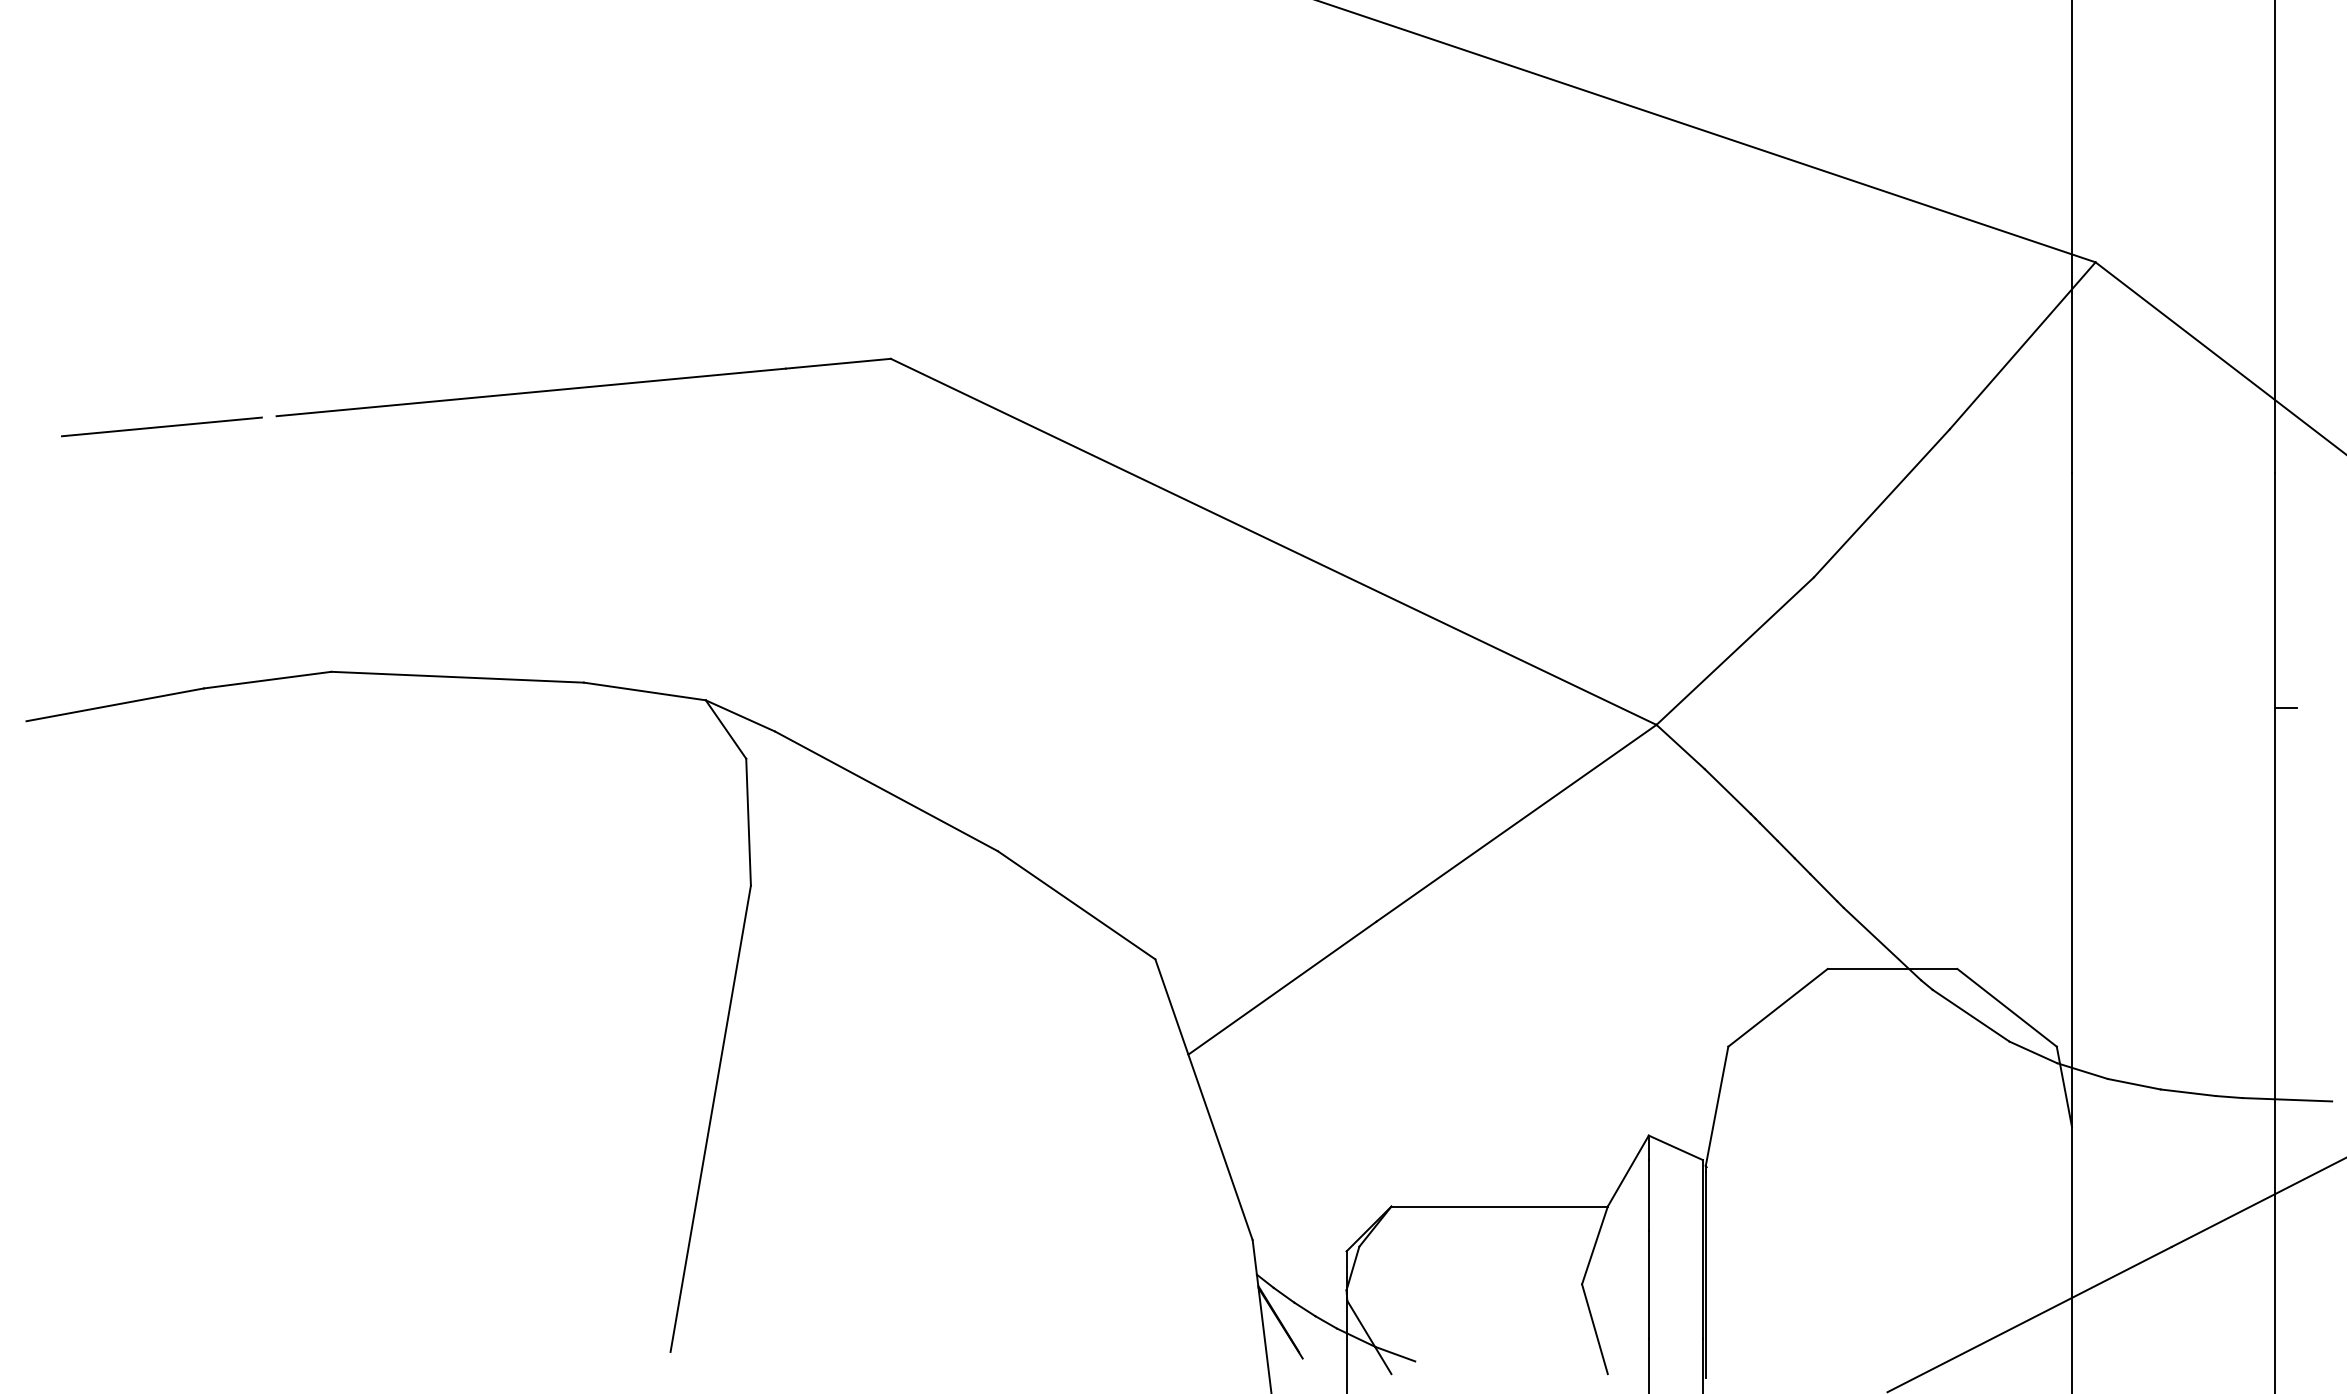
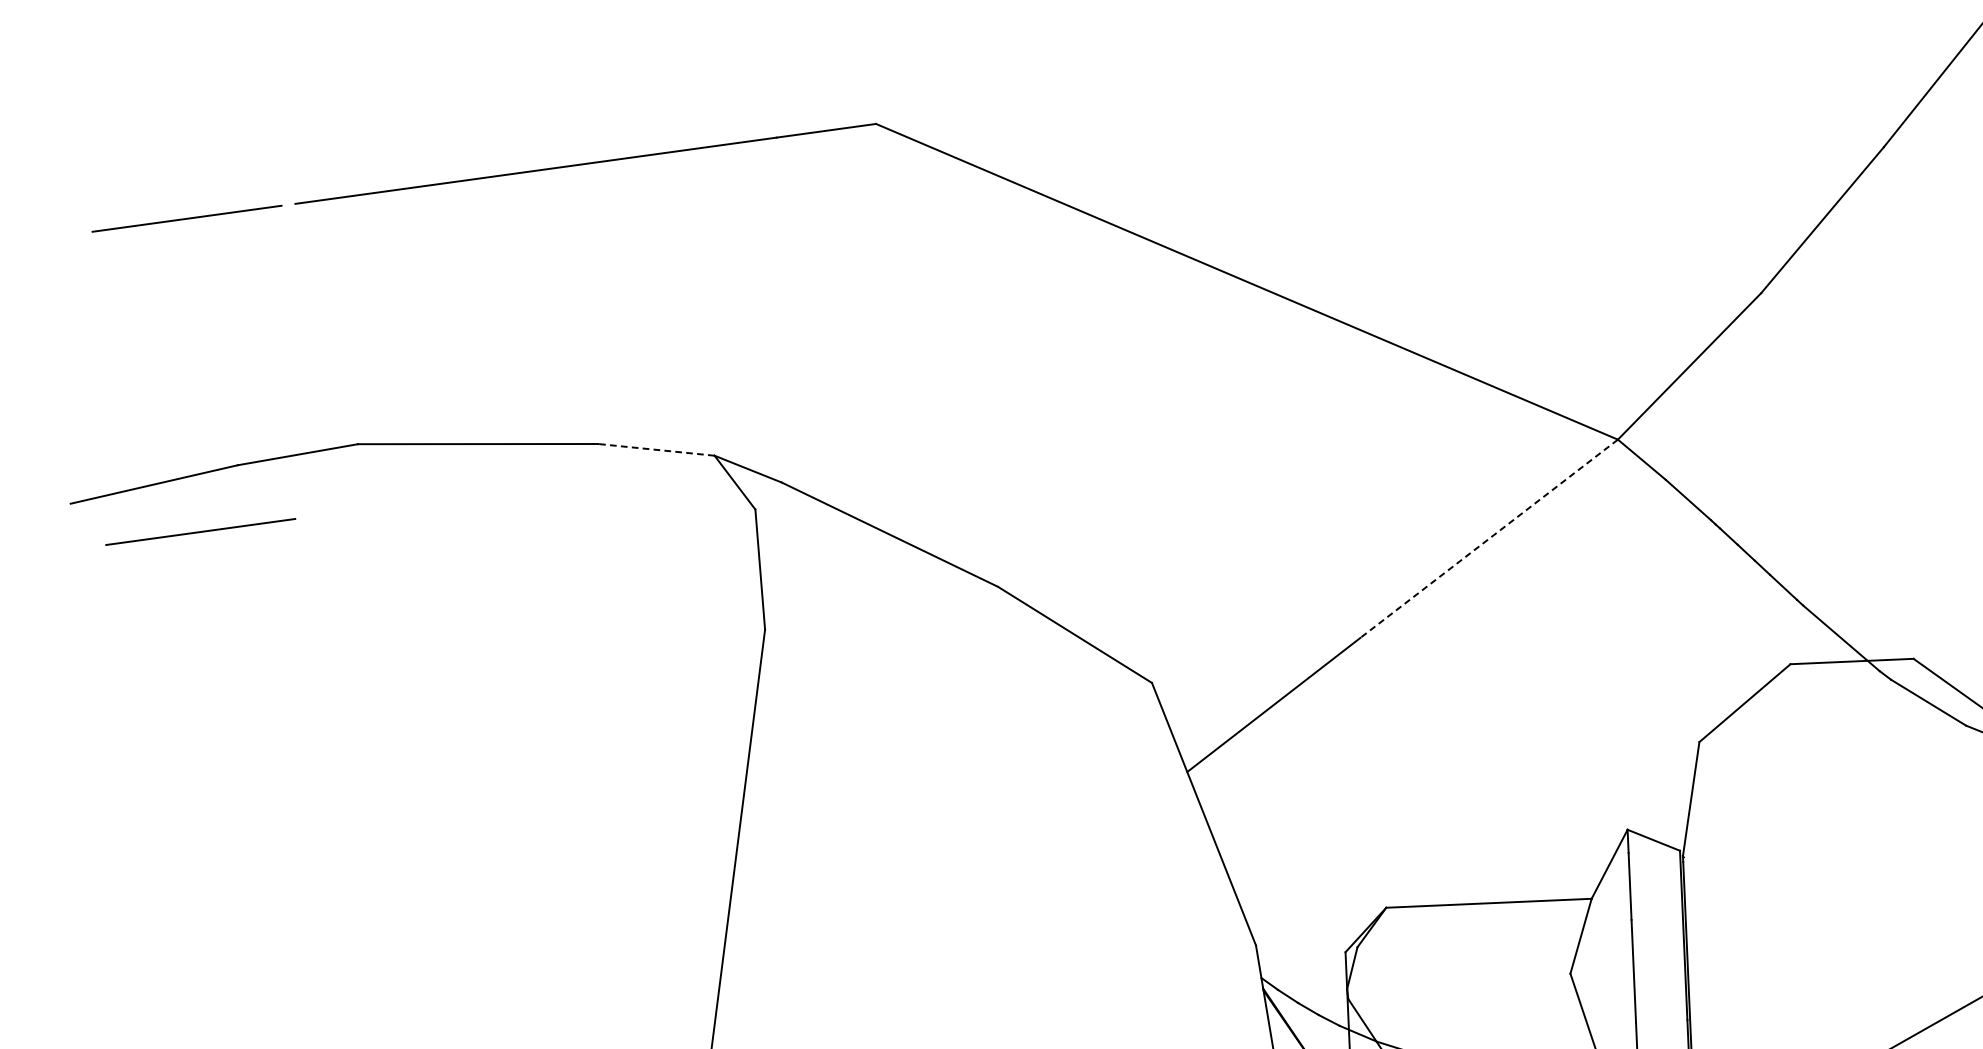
line: (644, 691) -> (656, 449), solid -> dashed
line: (161, 756) -> (200, 531), added
line: (1516, 823) -> (1489, 539), solid -> dashed

